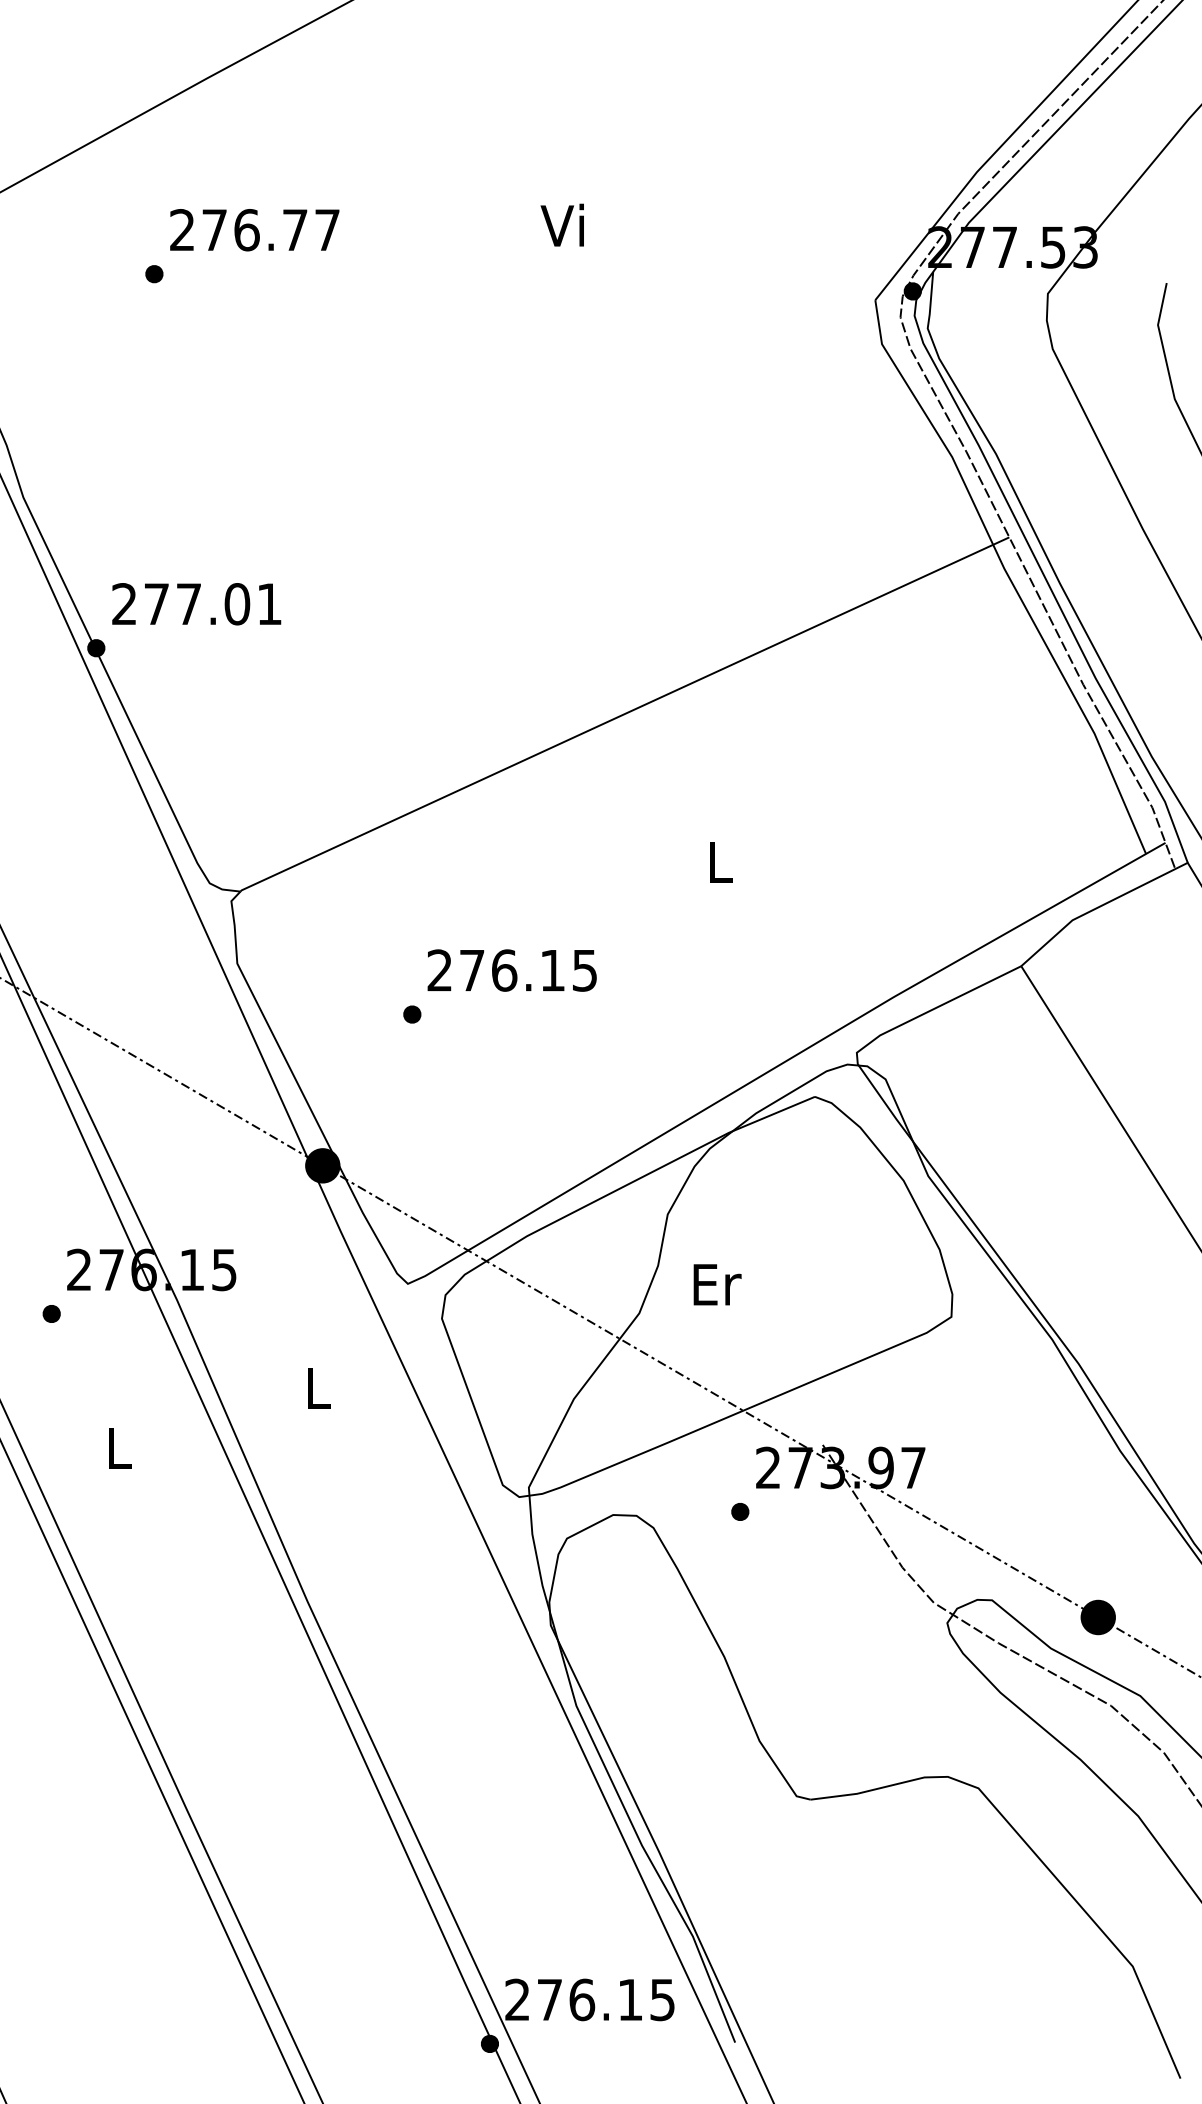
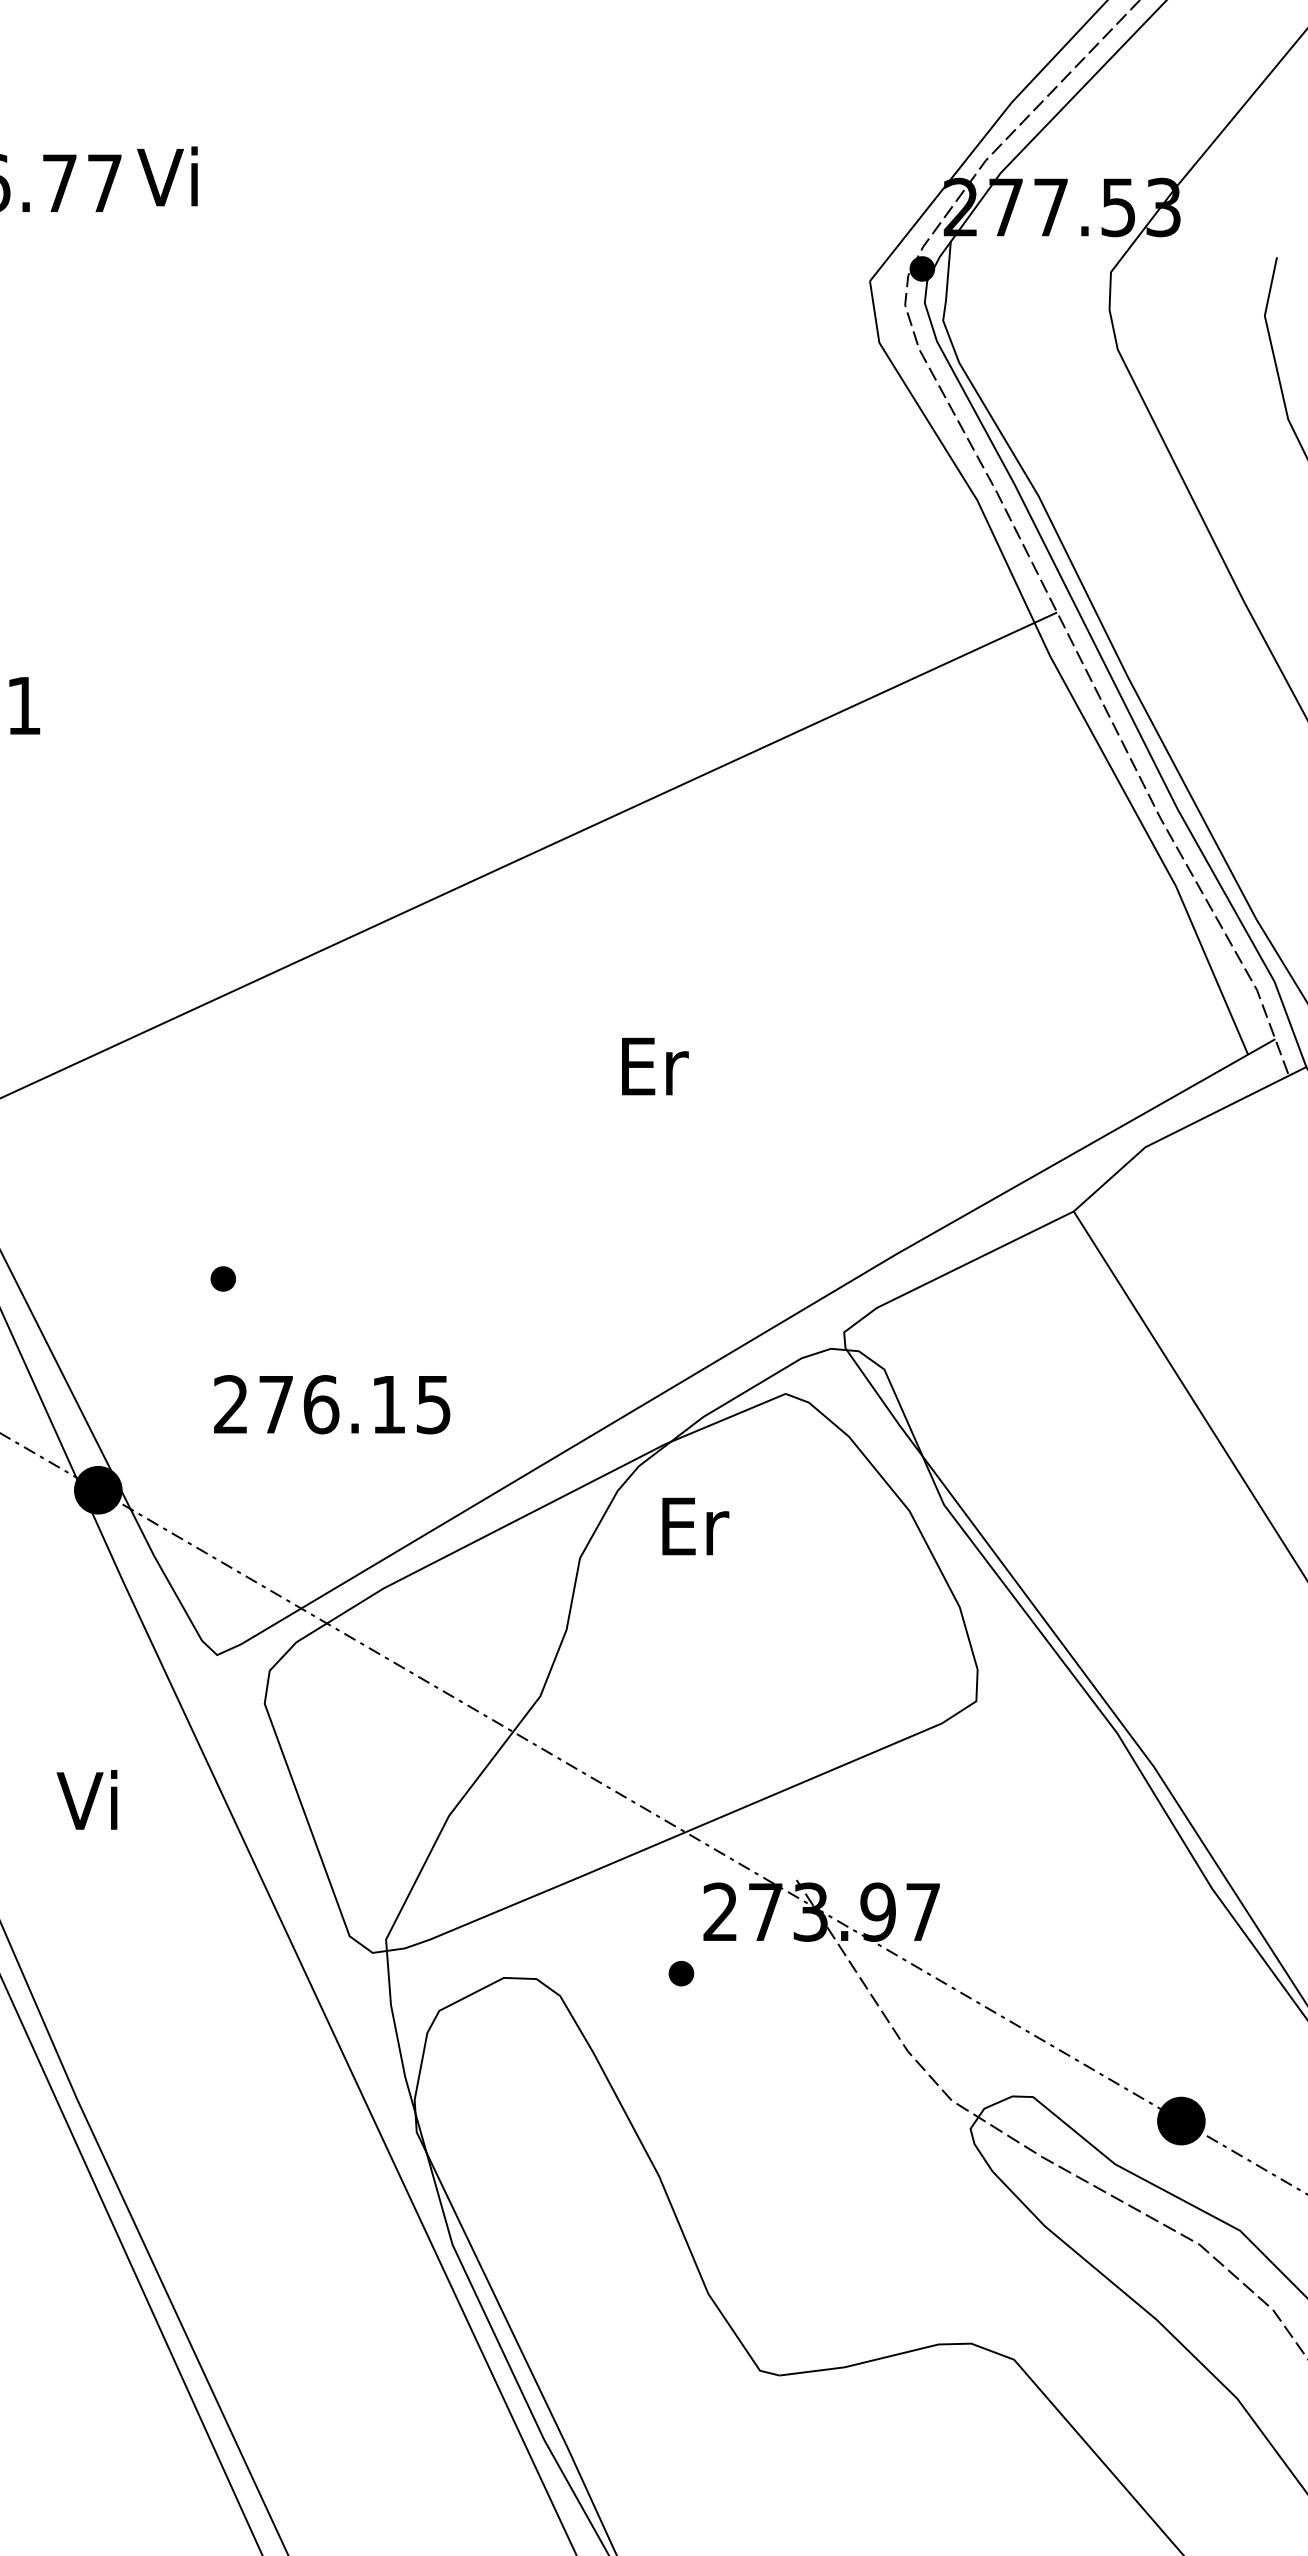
text: (561, 224) -> (166, 175), moved
text: (721, 862) -> (655, 1066), L -> Er
text: (511, 970) -> (331, 1404), moved
text: (717, 1284) -> (695, 1526), moved
text: (314, 1387) -> (86, 1799), L -> Vi

